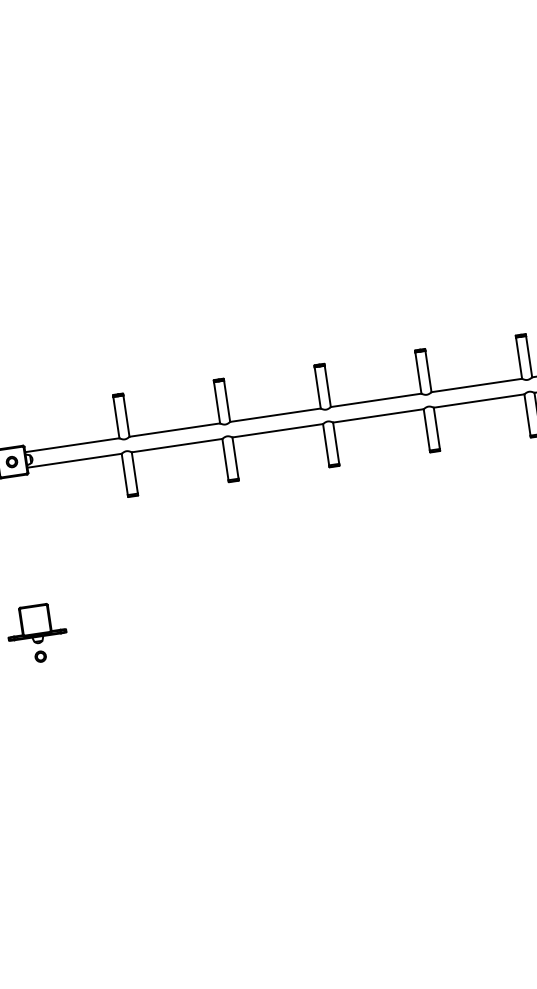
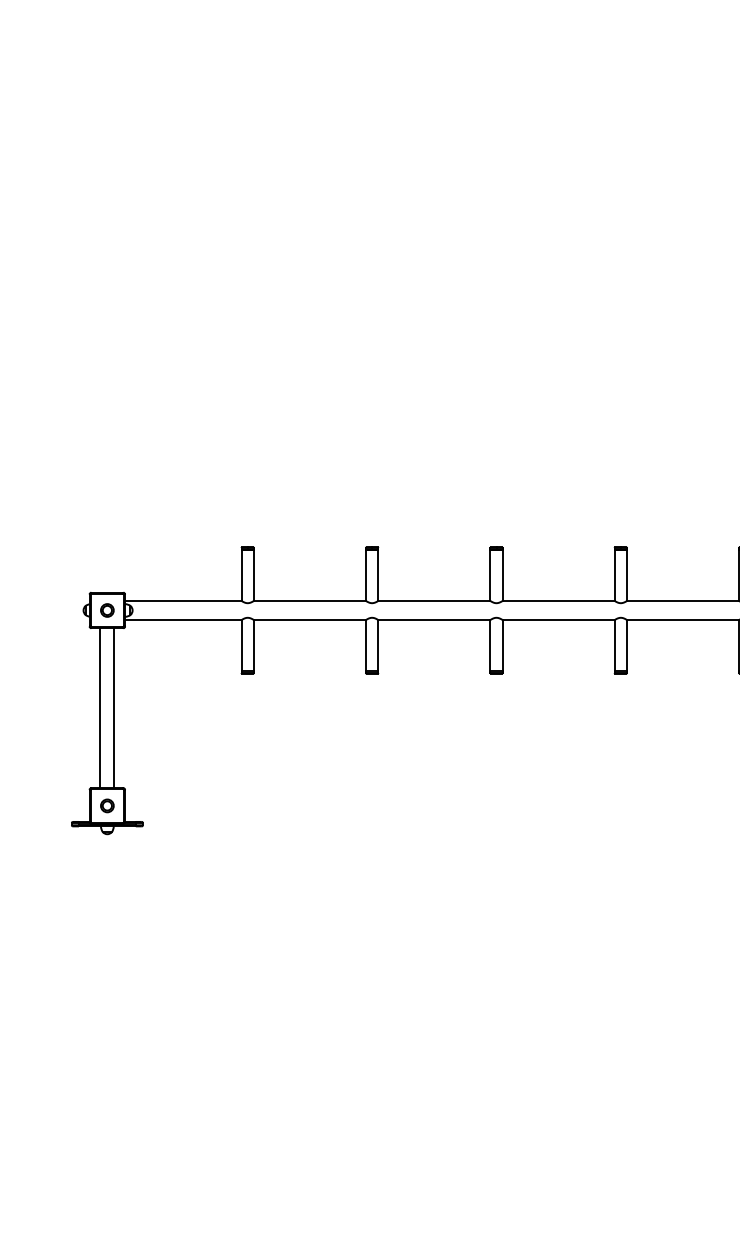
line: (29, 540) -> (114, 708), added
line: (18, 542) -> (100, 708), added
part: (40, 656) -> (107, 805), moved

